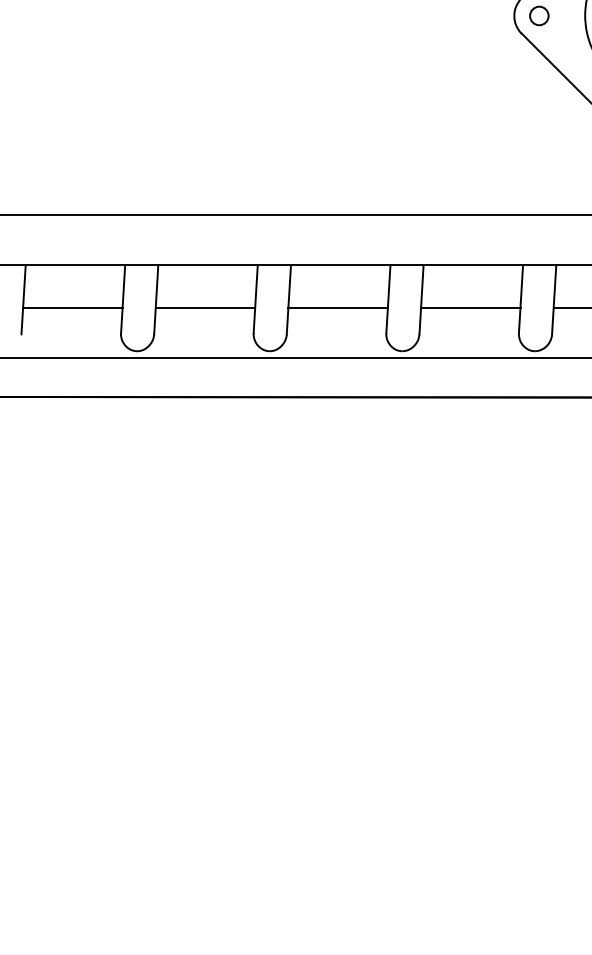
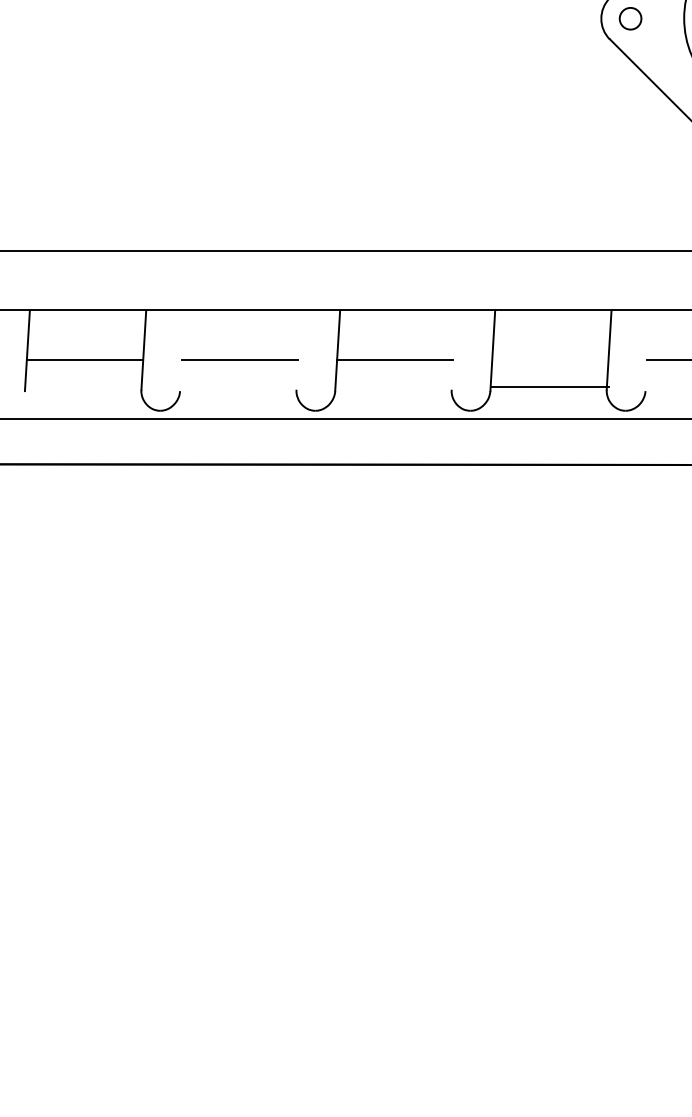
line: (156, 299) -> (182, 350), removed
line: (255, 299) -> (298, 350), removed
line: (388, 299) -> (454, 350), removed
line: (554, 299) -> (648, 350), removed
line: (470, 307) -> (550, 386), moved

